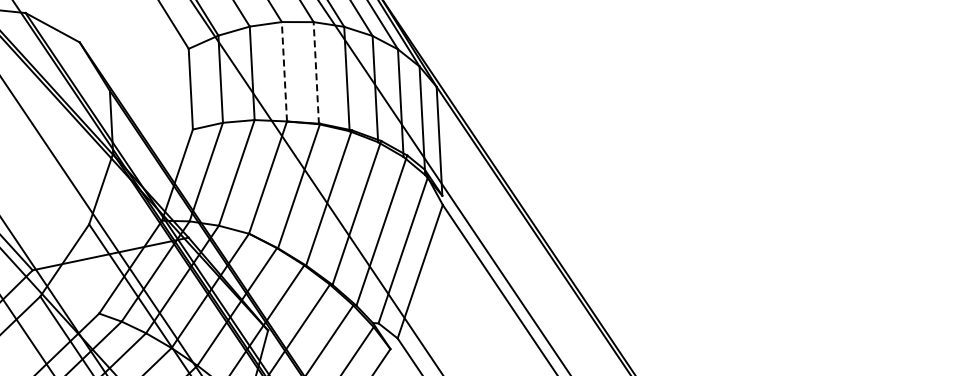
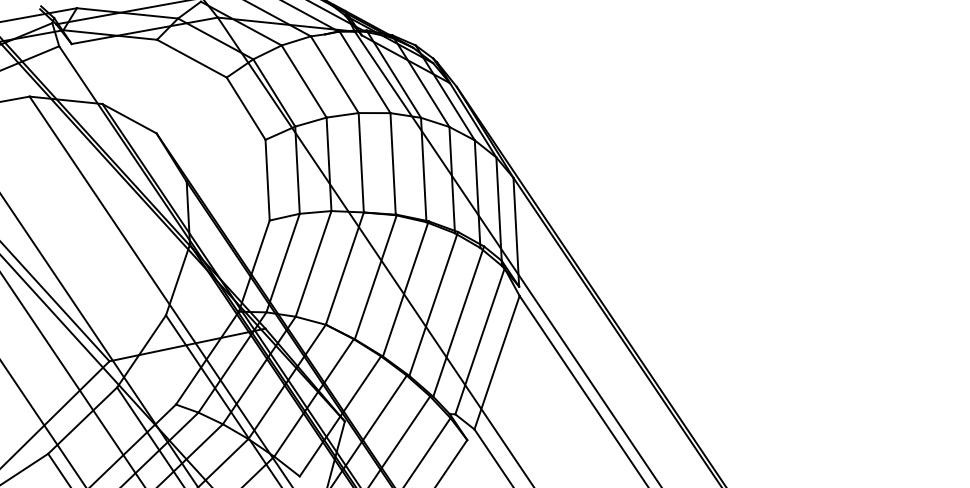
line: (284, 71) -> (361, 162), dashed -> solid
line: (316, 72) -> (393, 163), dashed -> solid

